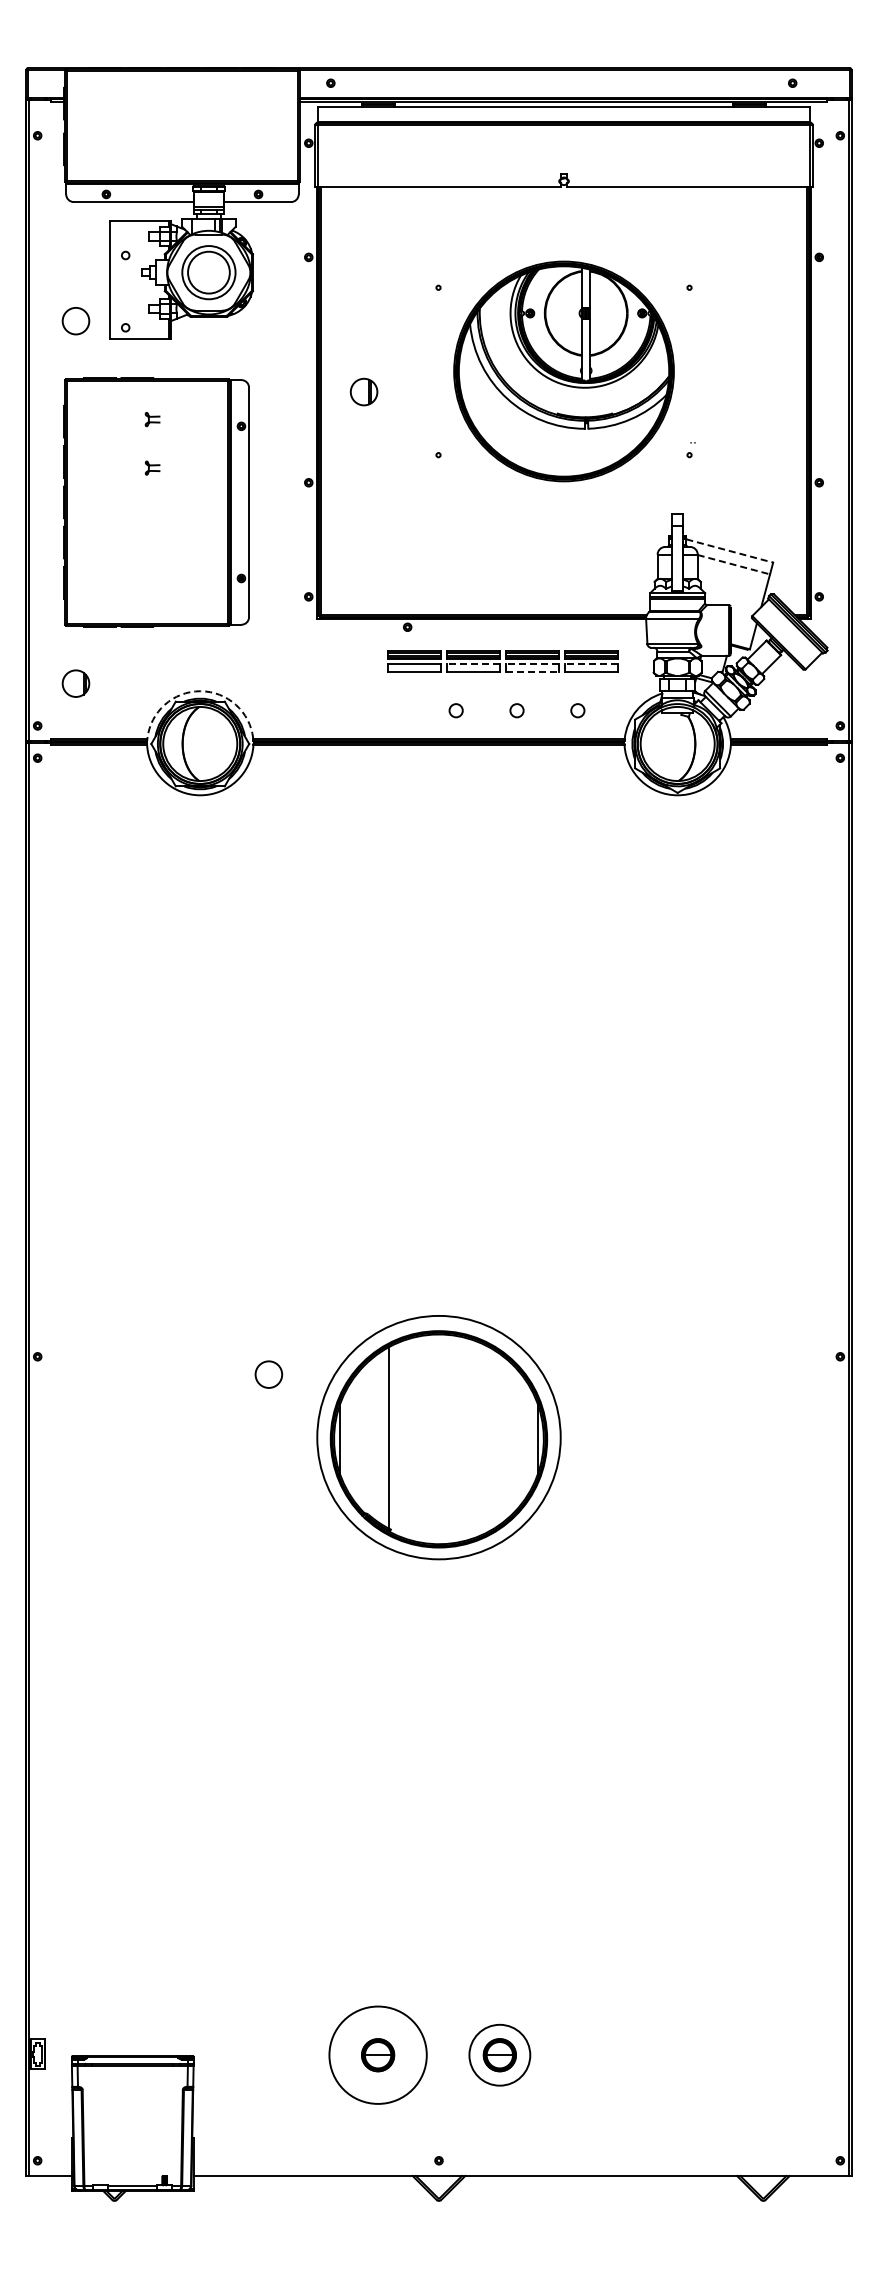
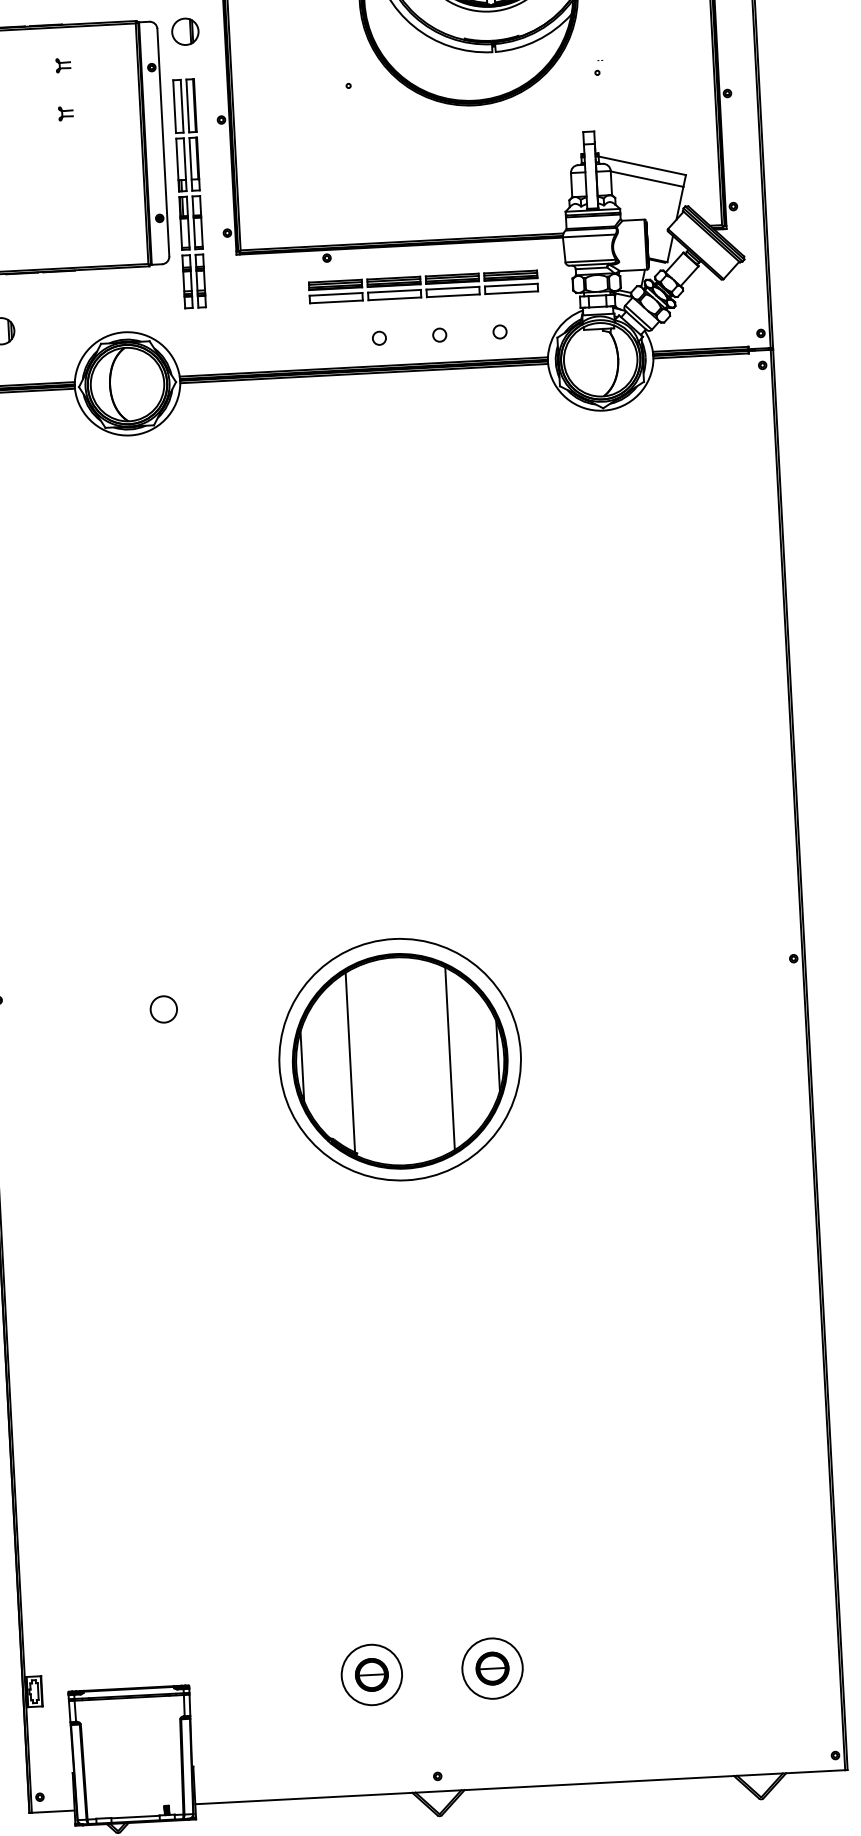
part: (363, 391) -> (184, 31), moved
line: (729, 551) -> (642, 166), dashed -> solid
part: (272, 554) -> (189, 193), added
line: (734, 564) -> (647, 178), dashed -> solid
line: (473, 664) -> (394, 291), dashed -> solid
line: (532, 664) -> (452, 288), dashed -> solid
line: (591, 664) -> (511, 285), dashed -> solid
line: (532, 671) -> (453, 295), dashed -> solid
arc: (200, 691) -> (125, 332), dashed -> solid
circle: (268, 1374) -> (163, 1009), moved
line: (489, 1439) -> (450, 1058), added
circle: (377, 2054) -> (371, 1674), size x0.62

